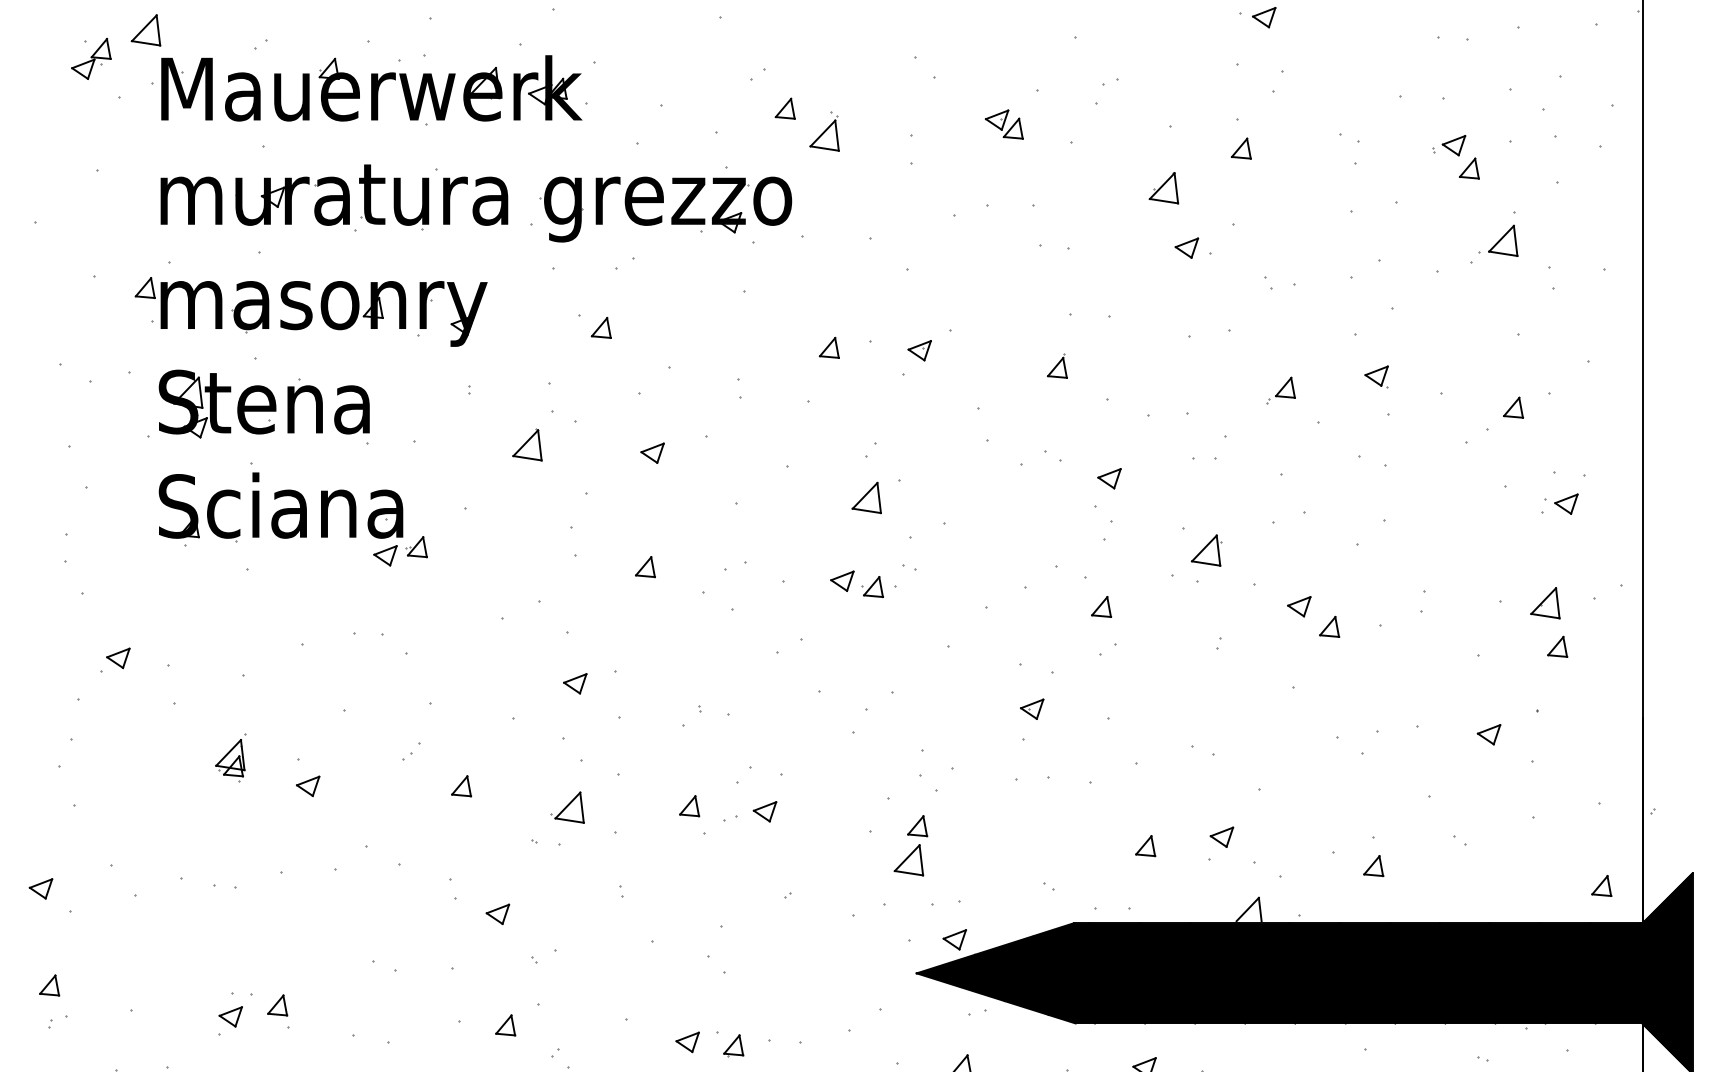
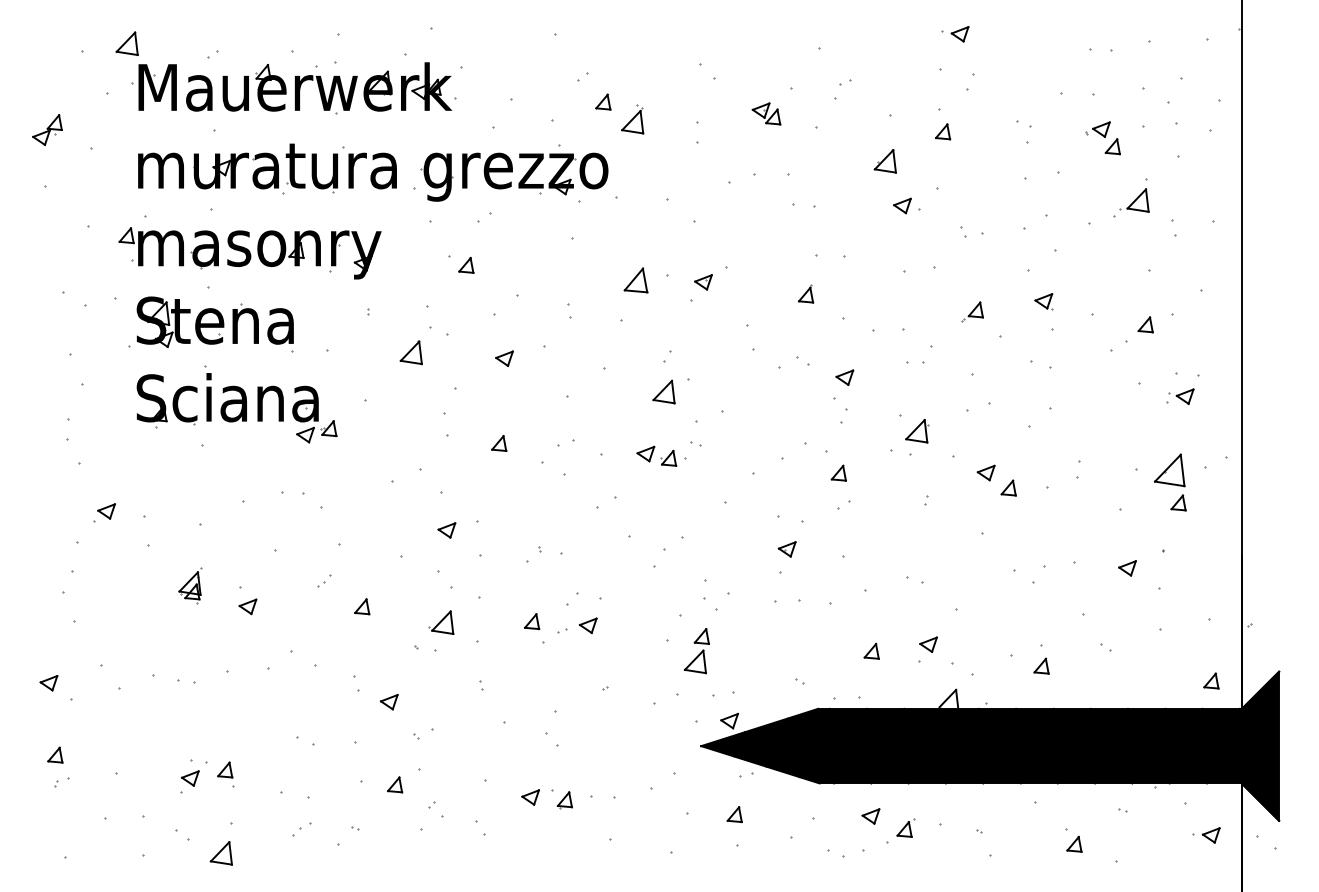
part: (91, 58) -> (47, 129), moved
part: (829, 346) -> (636, 279), size x1.6
part: (1544, 603) -> (1168, 470), size x1.4

